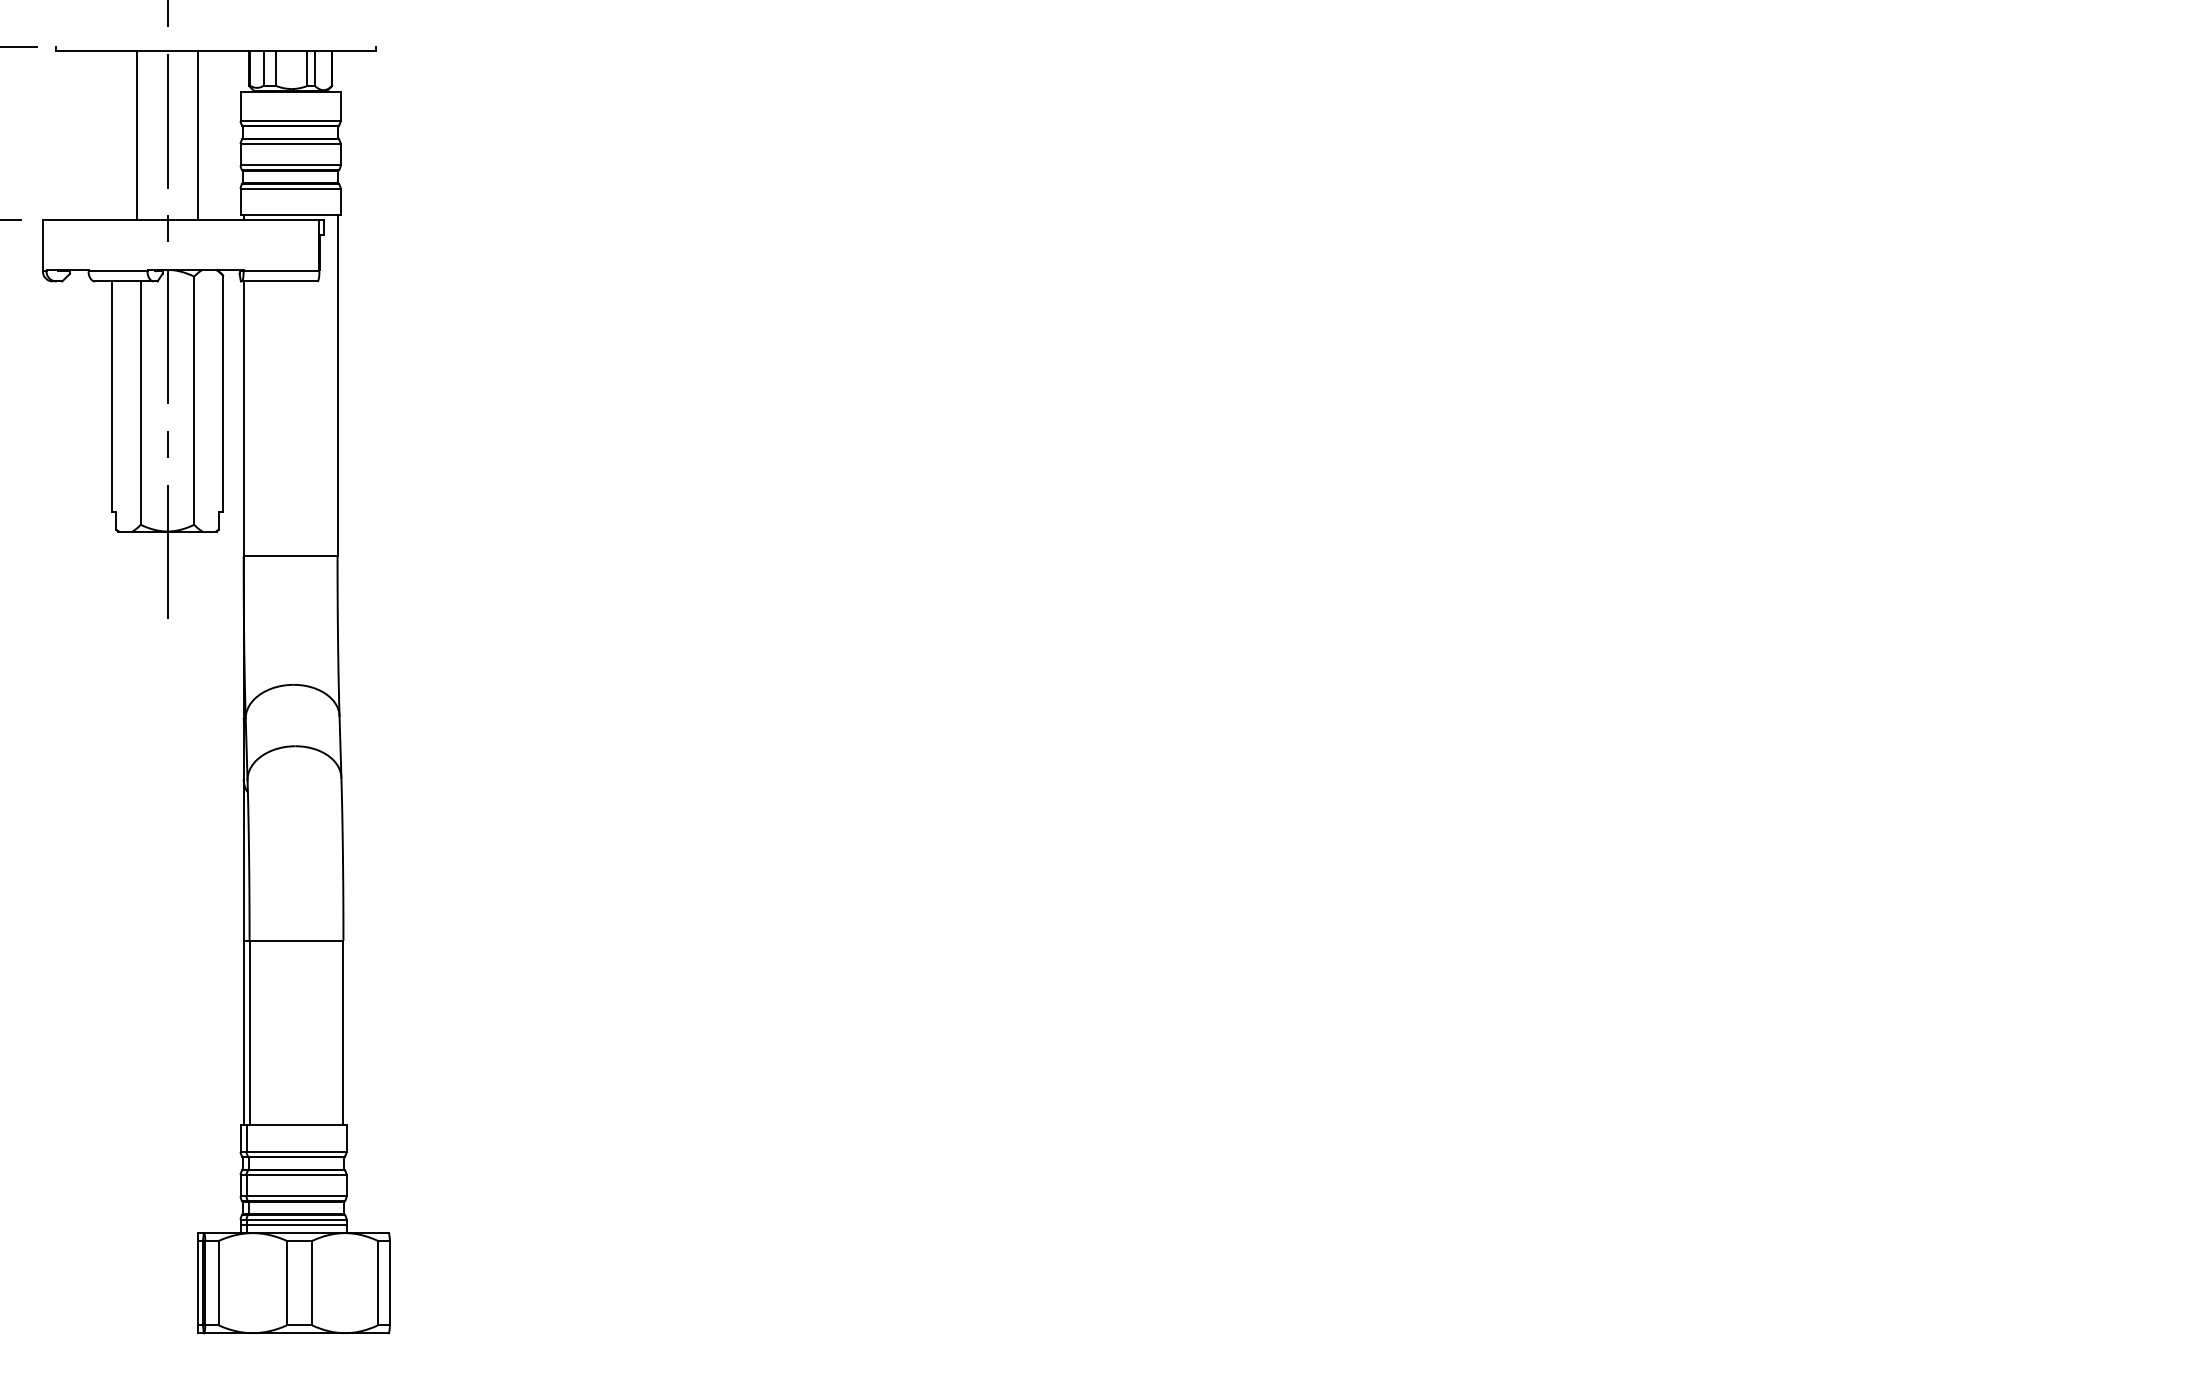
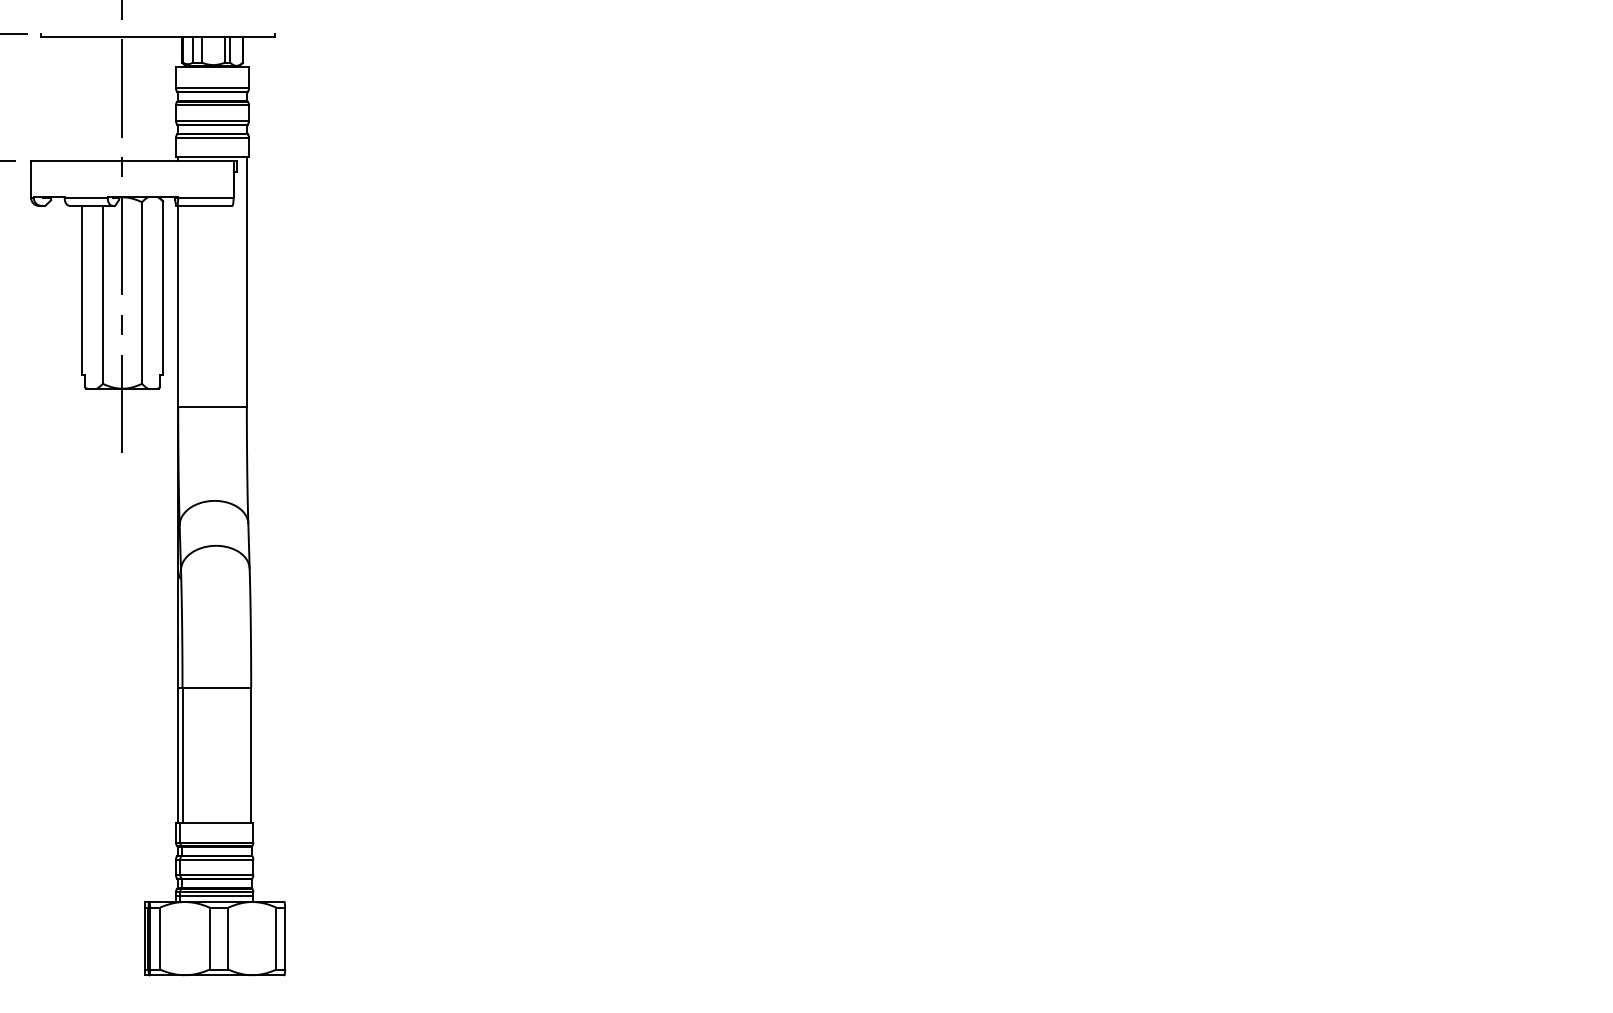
line: (136, 134) -> (99, 98), removed
line: (198, 134) -> (145, 98), removed

